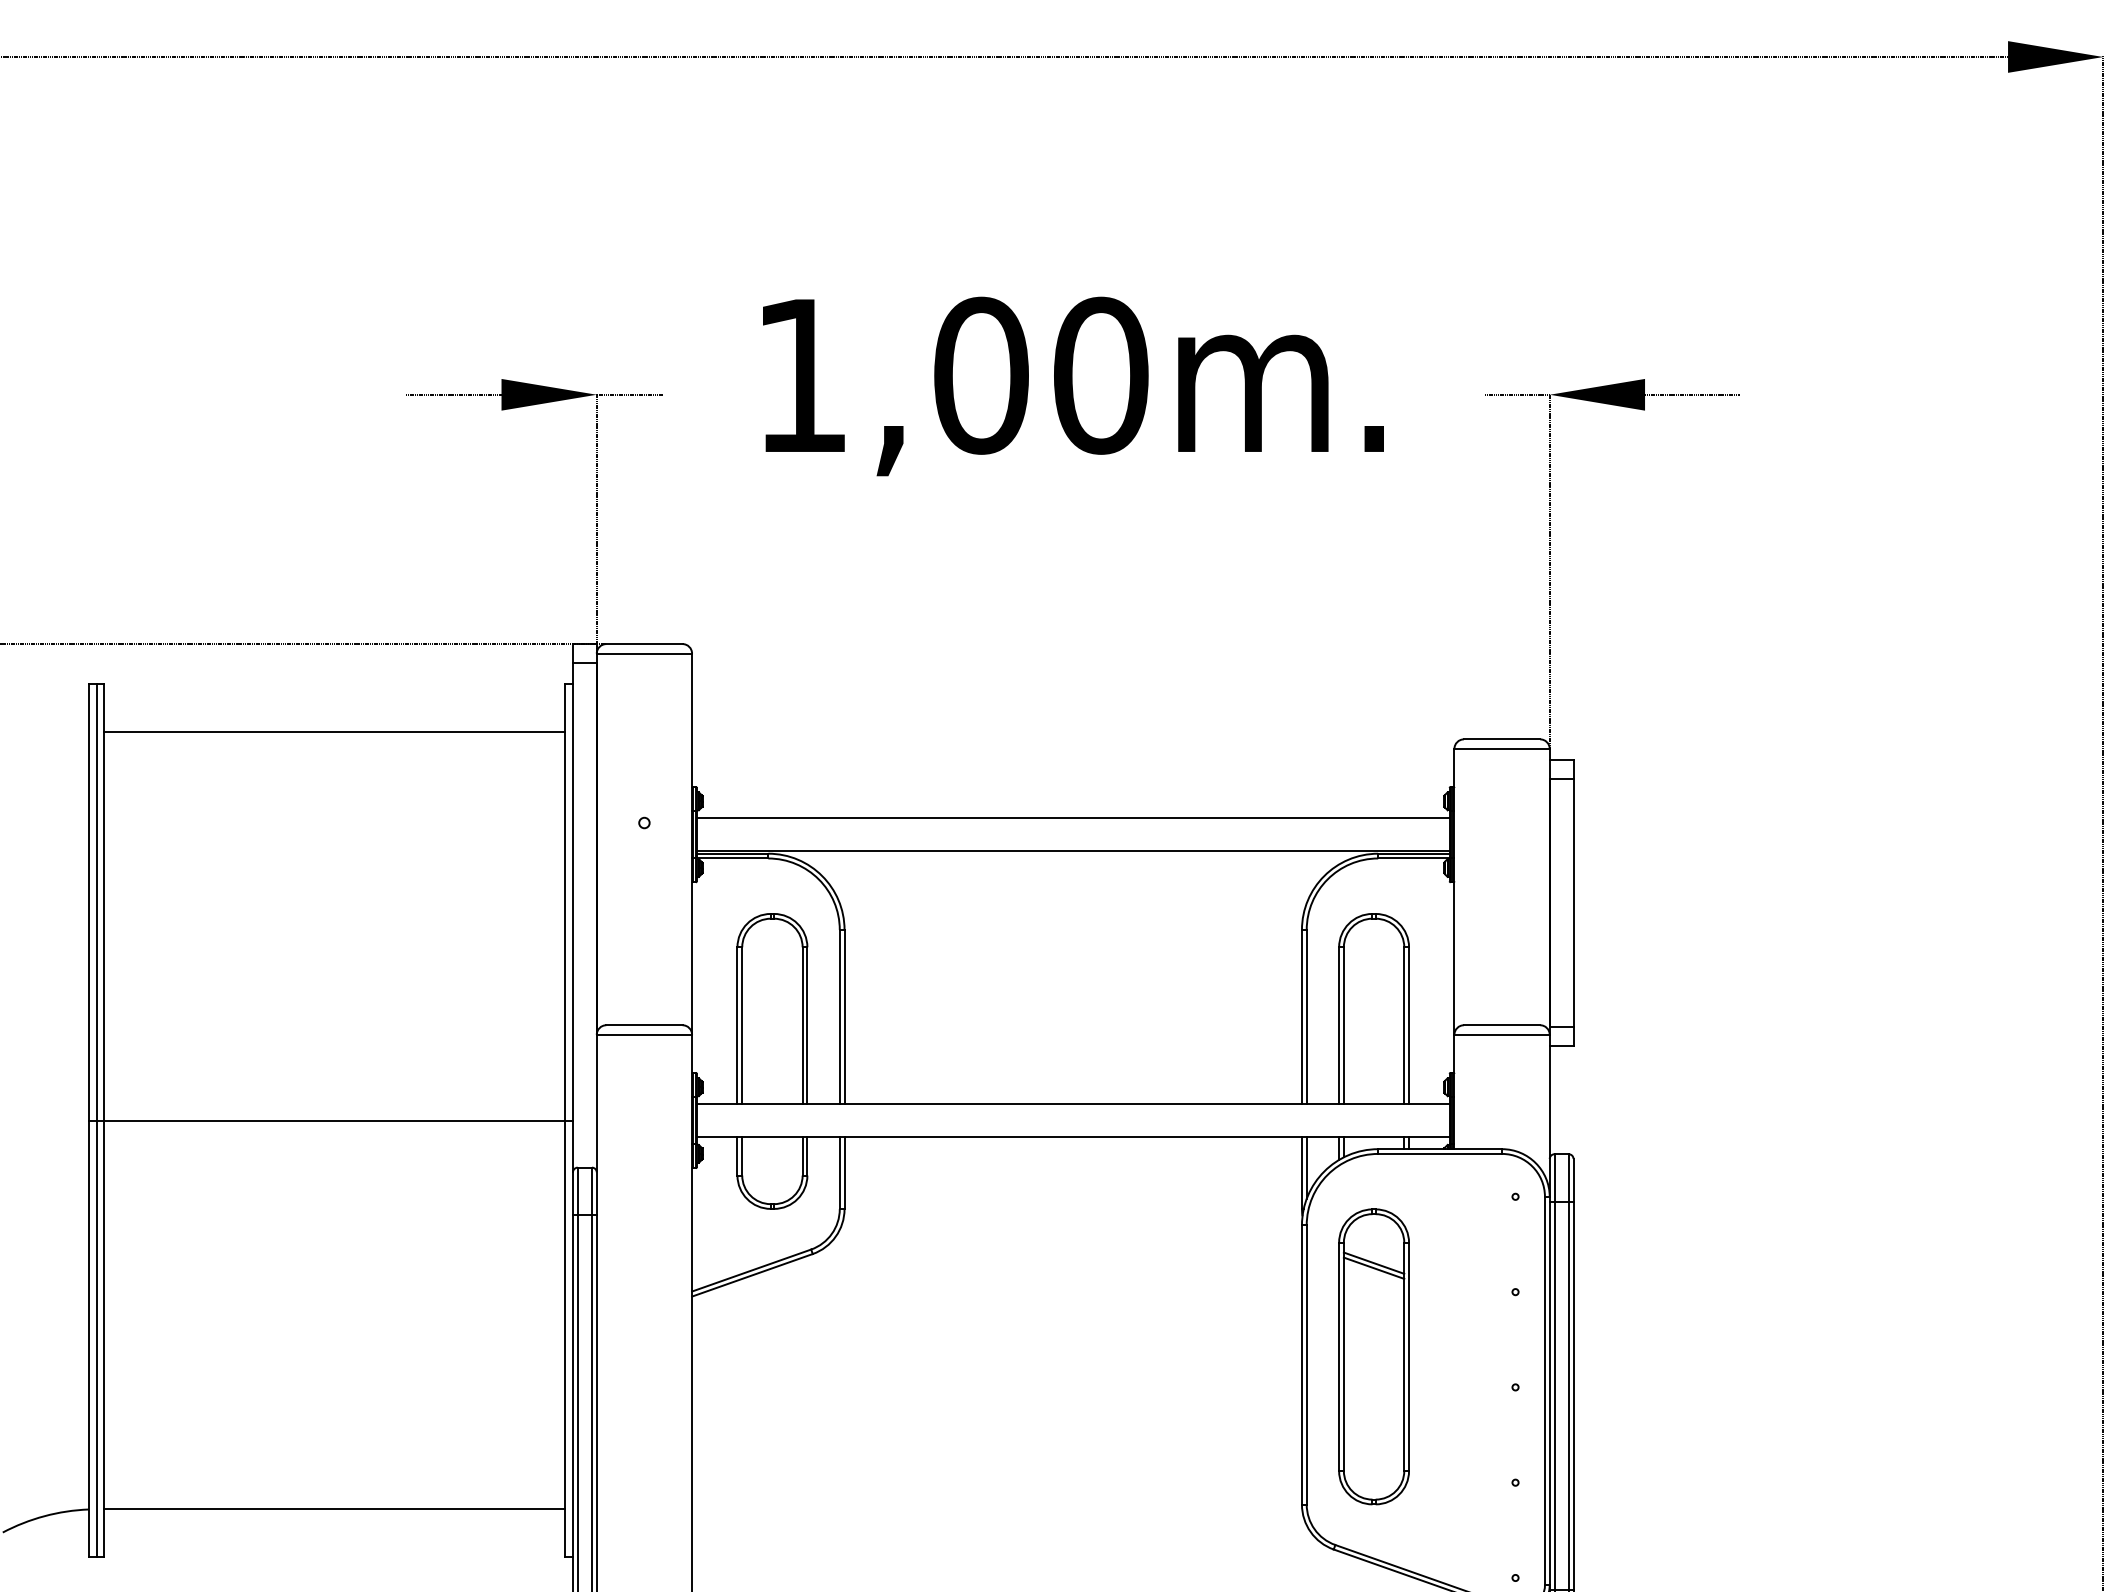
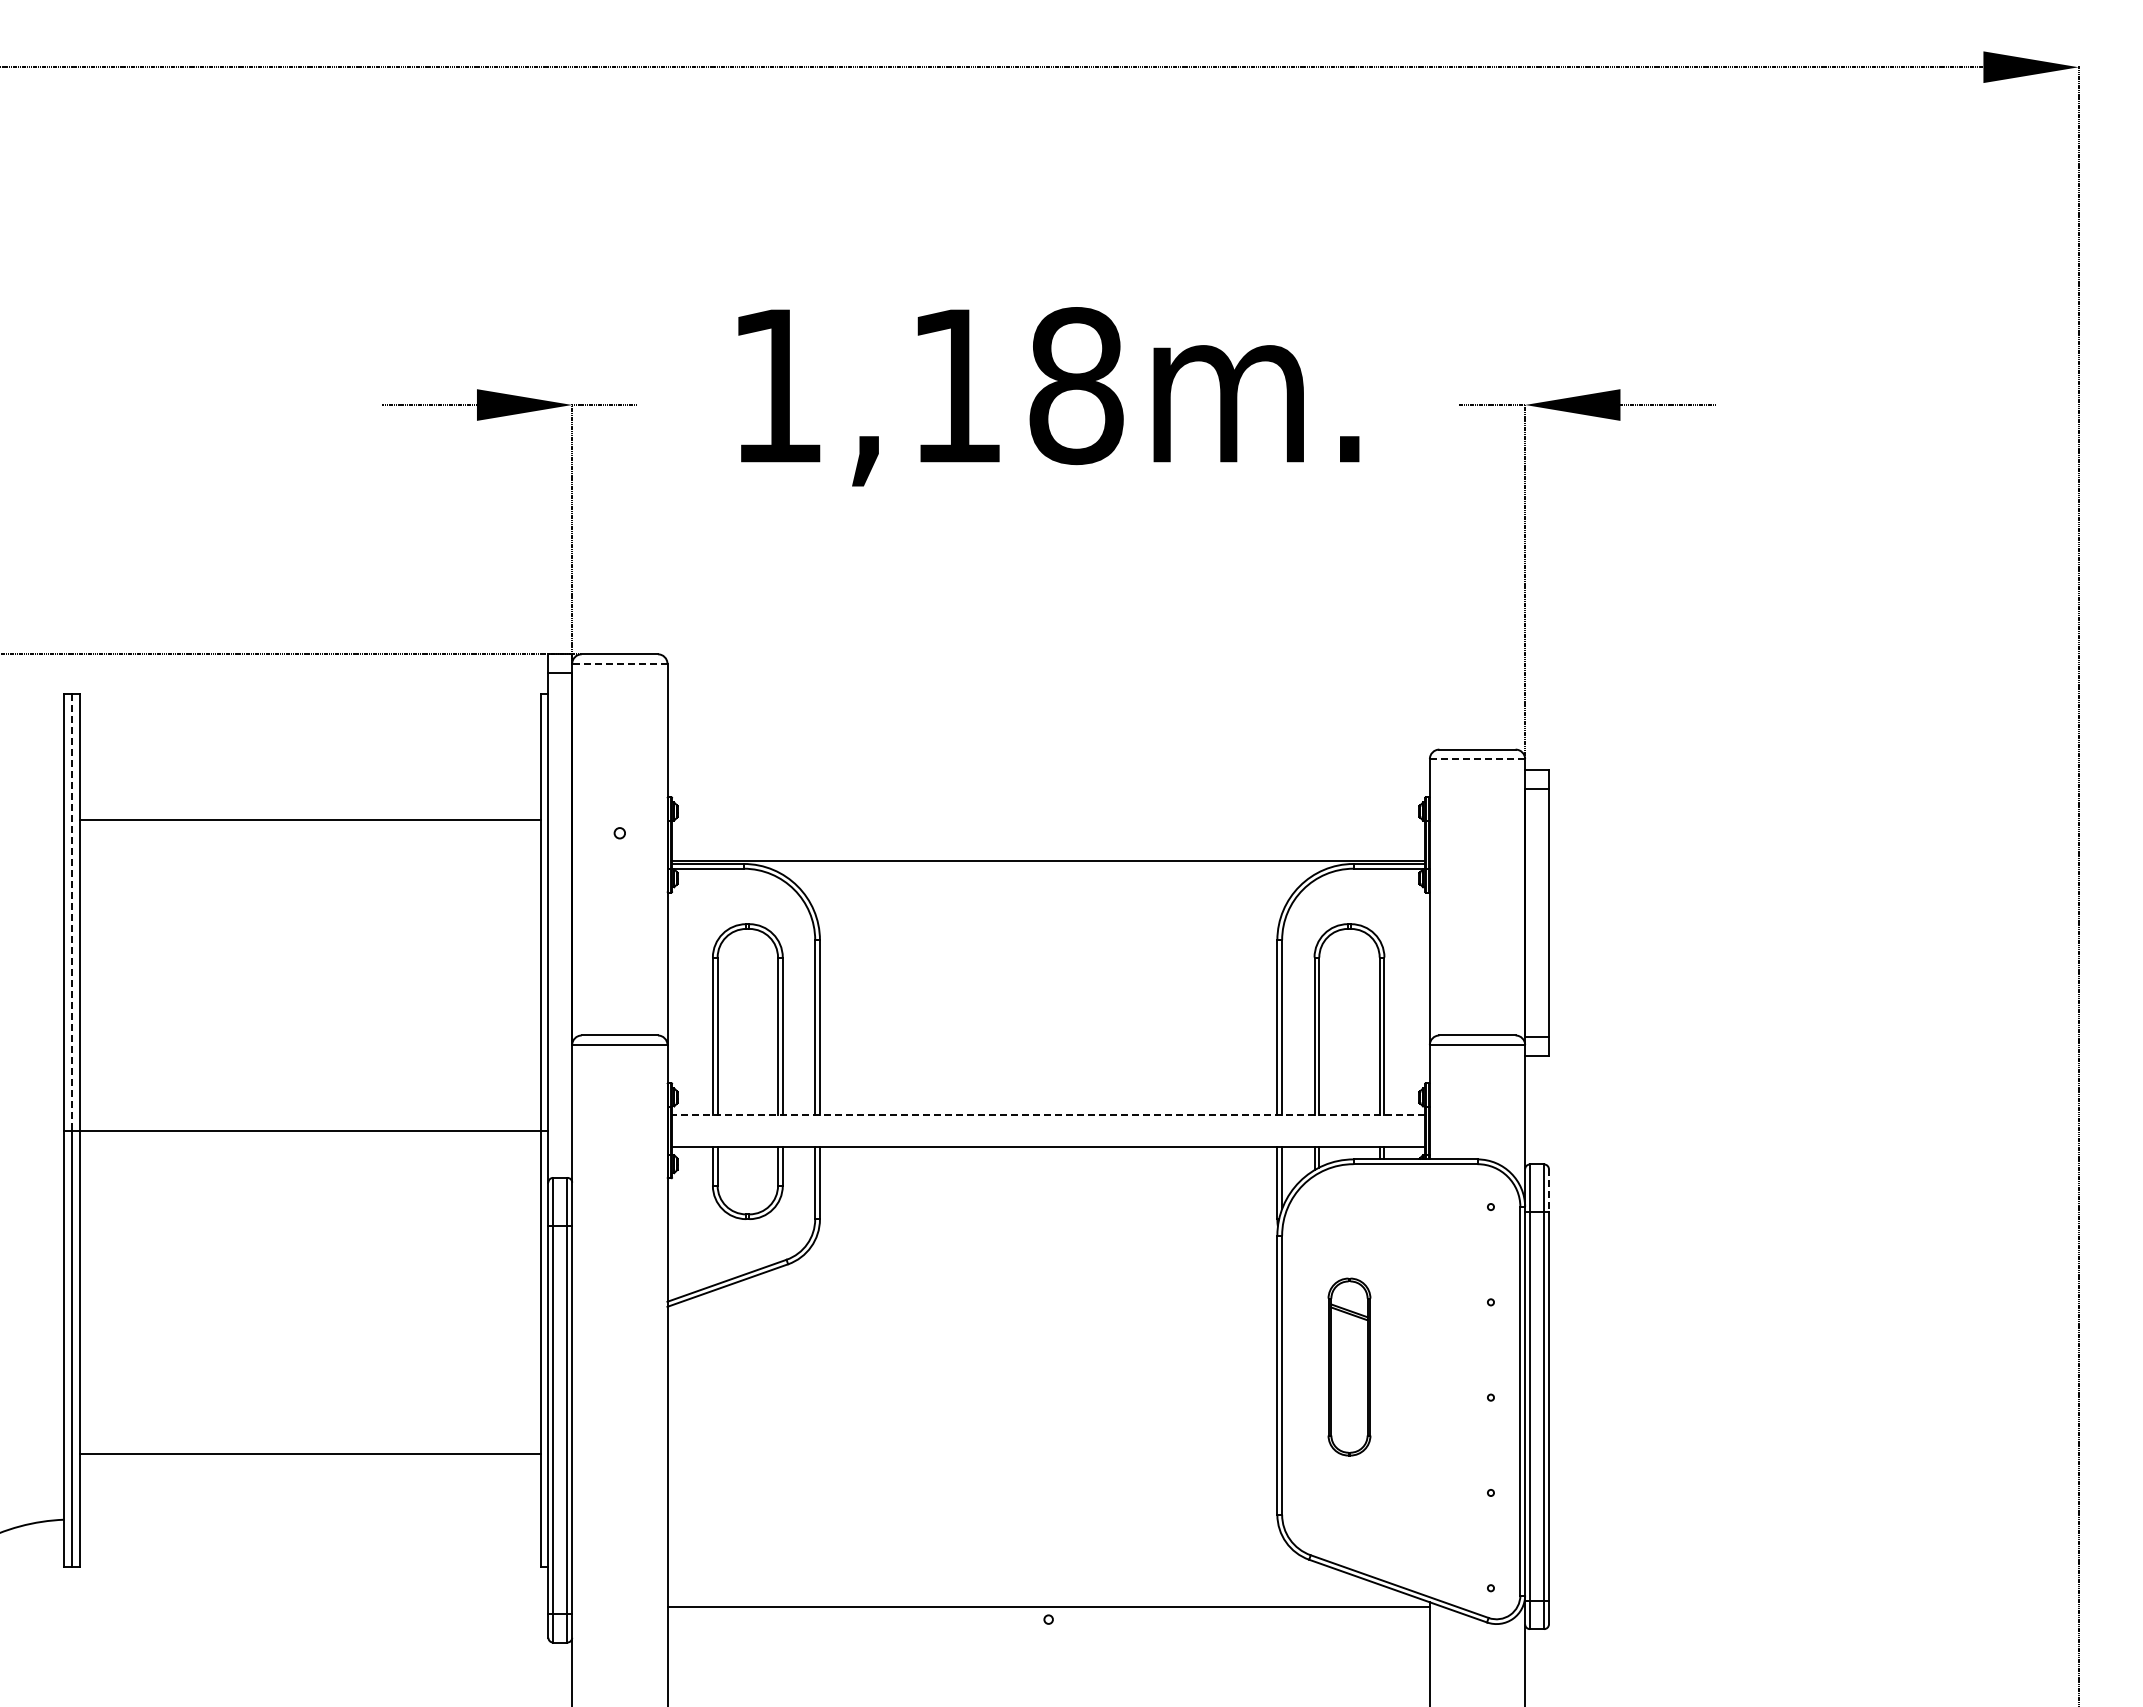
text: (1041, 376) -> (1016, 386), 1,00m. -> 1,18m.
line: (644, 653) -> (619, 663), solid -> dashed
line: (334, 731) -> (309, 819), moved
line: (1502, 749) -> (1477, 759), solid -> dashed
line: (1073, 818) -> (1048, 828), removed
line: (96, 903) -> (71, 913), solid -> dashed
line: (1073, 1104) -> (1048, 1114), solid -> dashed
line: (1573, 1181) -> (1548, 1191), solid -> dashed
part: (1374, 1356) -> (1349, 1366), size x0.6
line: (334, 1509) -> (309, 1453), moved

